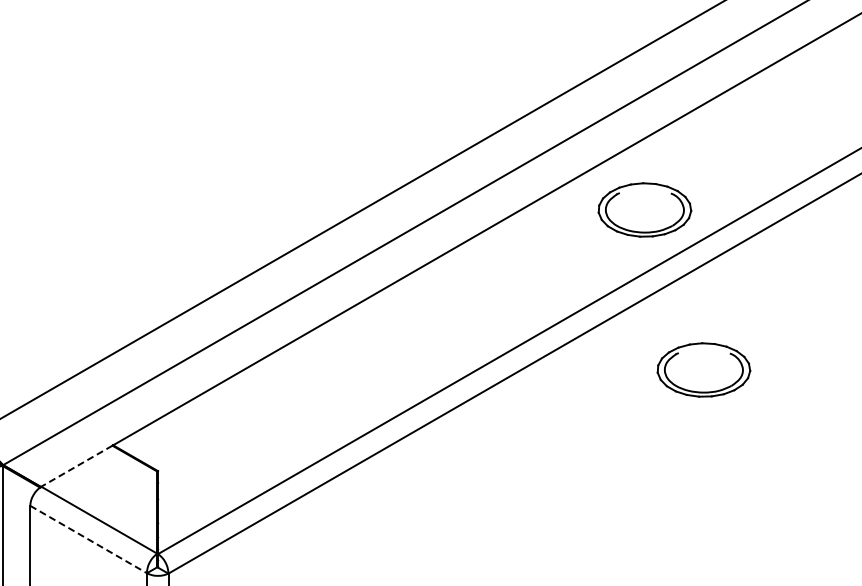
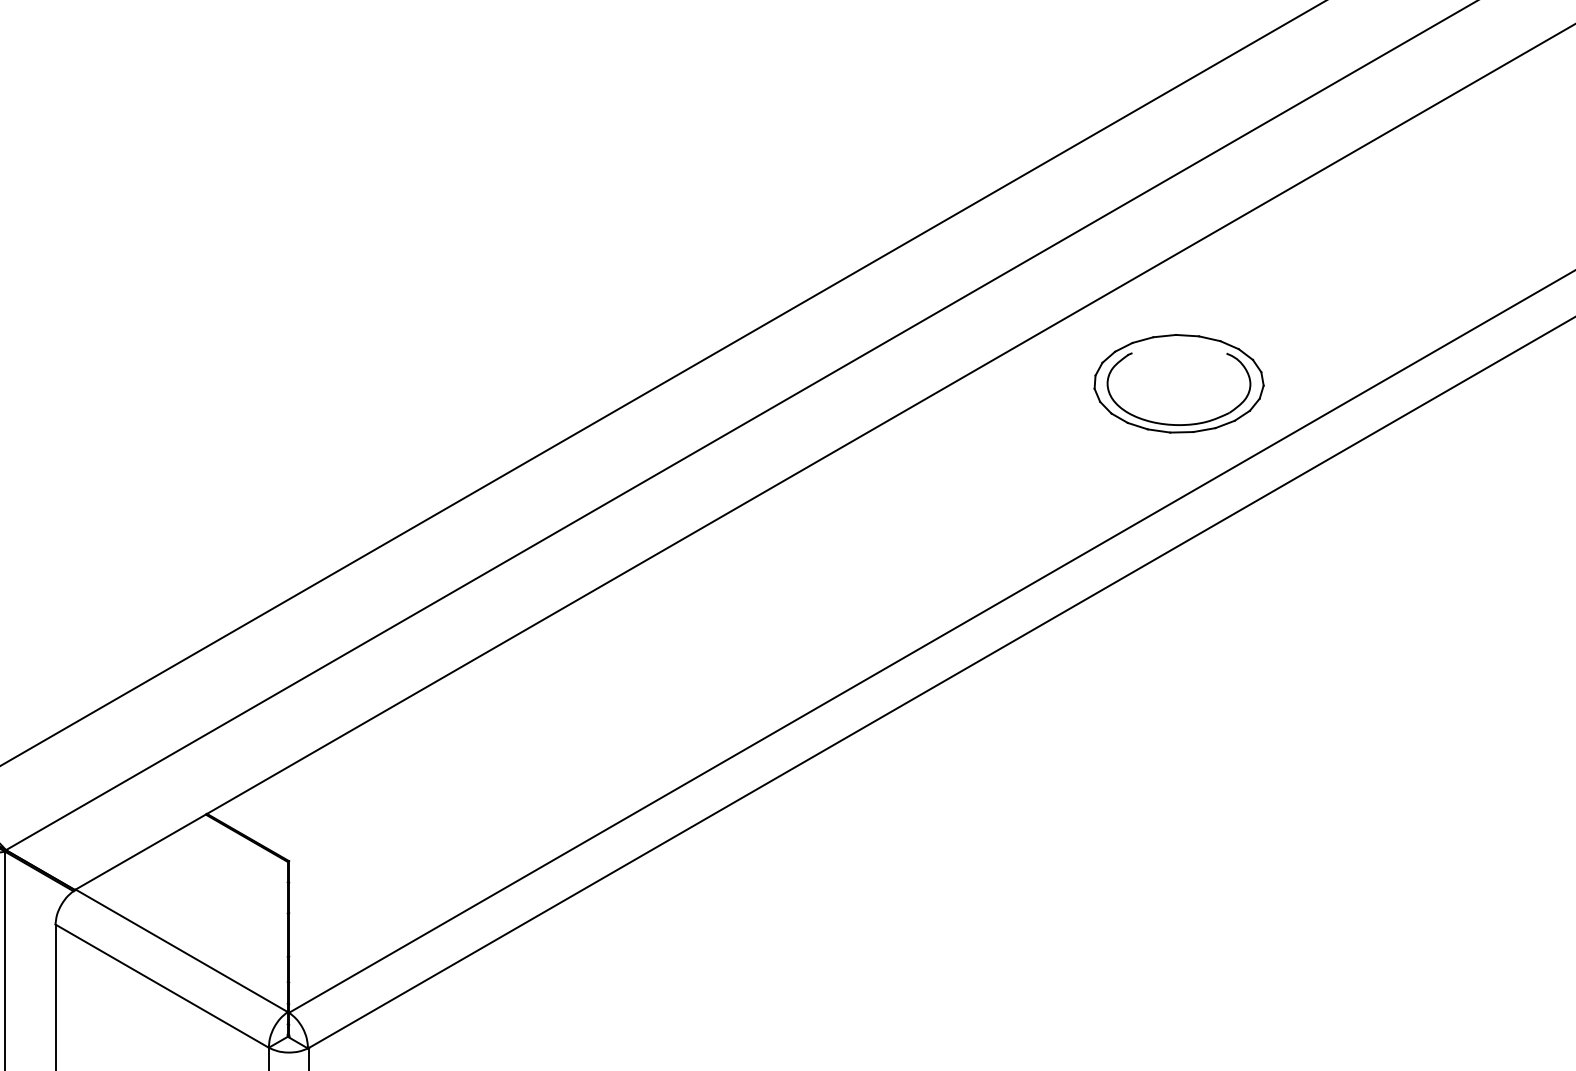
part: (703, 369) -> (1286, 675), removed
line: (76, 466) -> (140, 852), dashed -> solid
line: (89, 539) -> (163, 986), dashed -> solid

